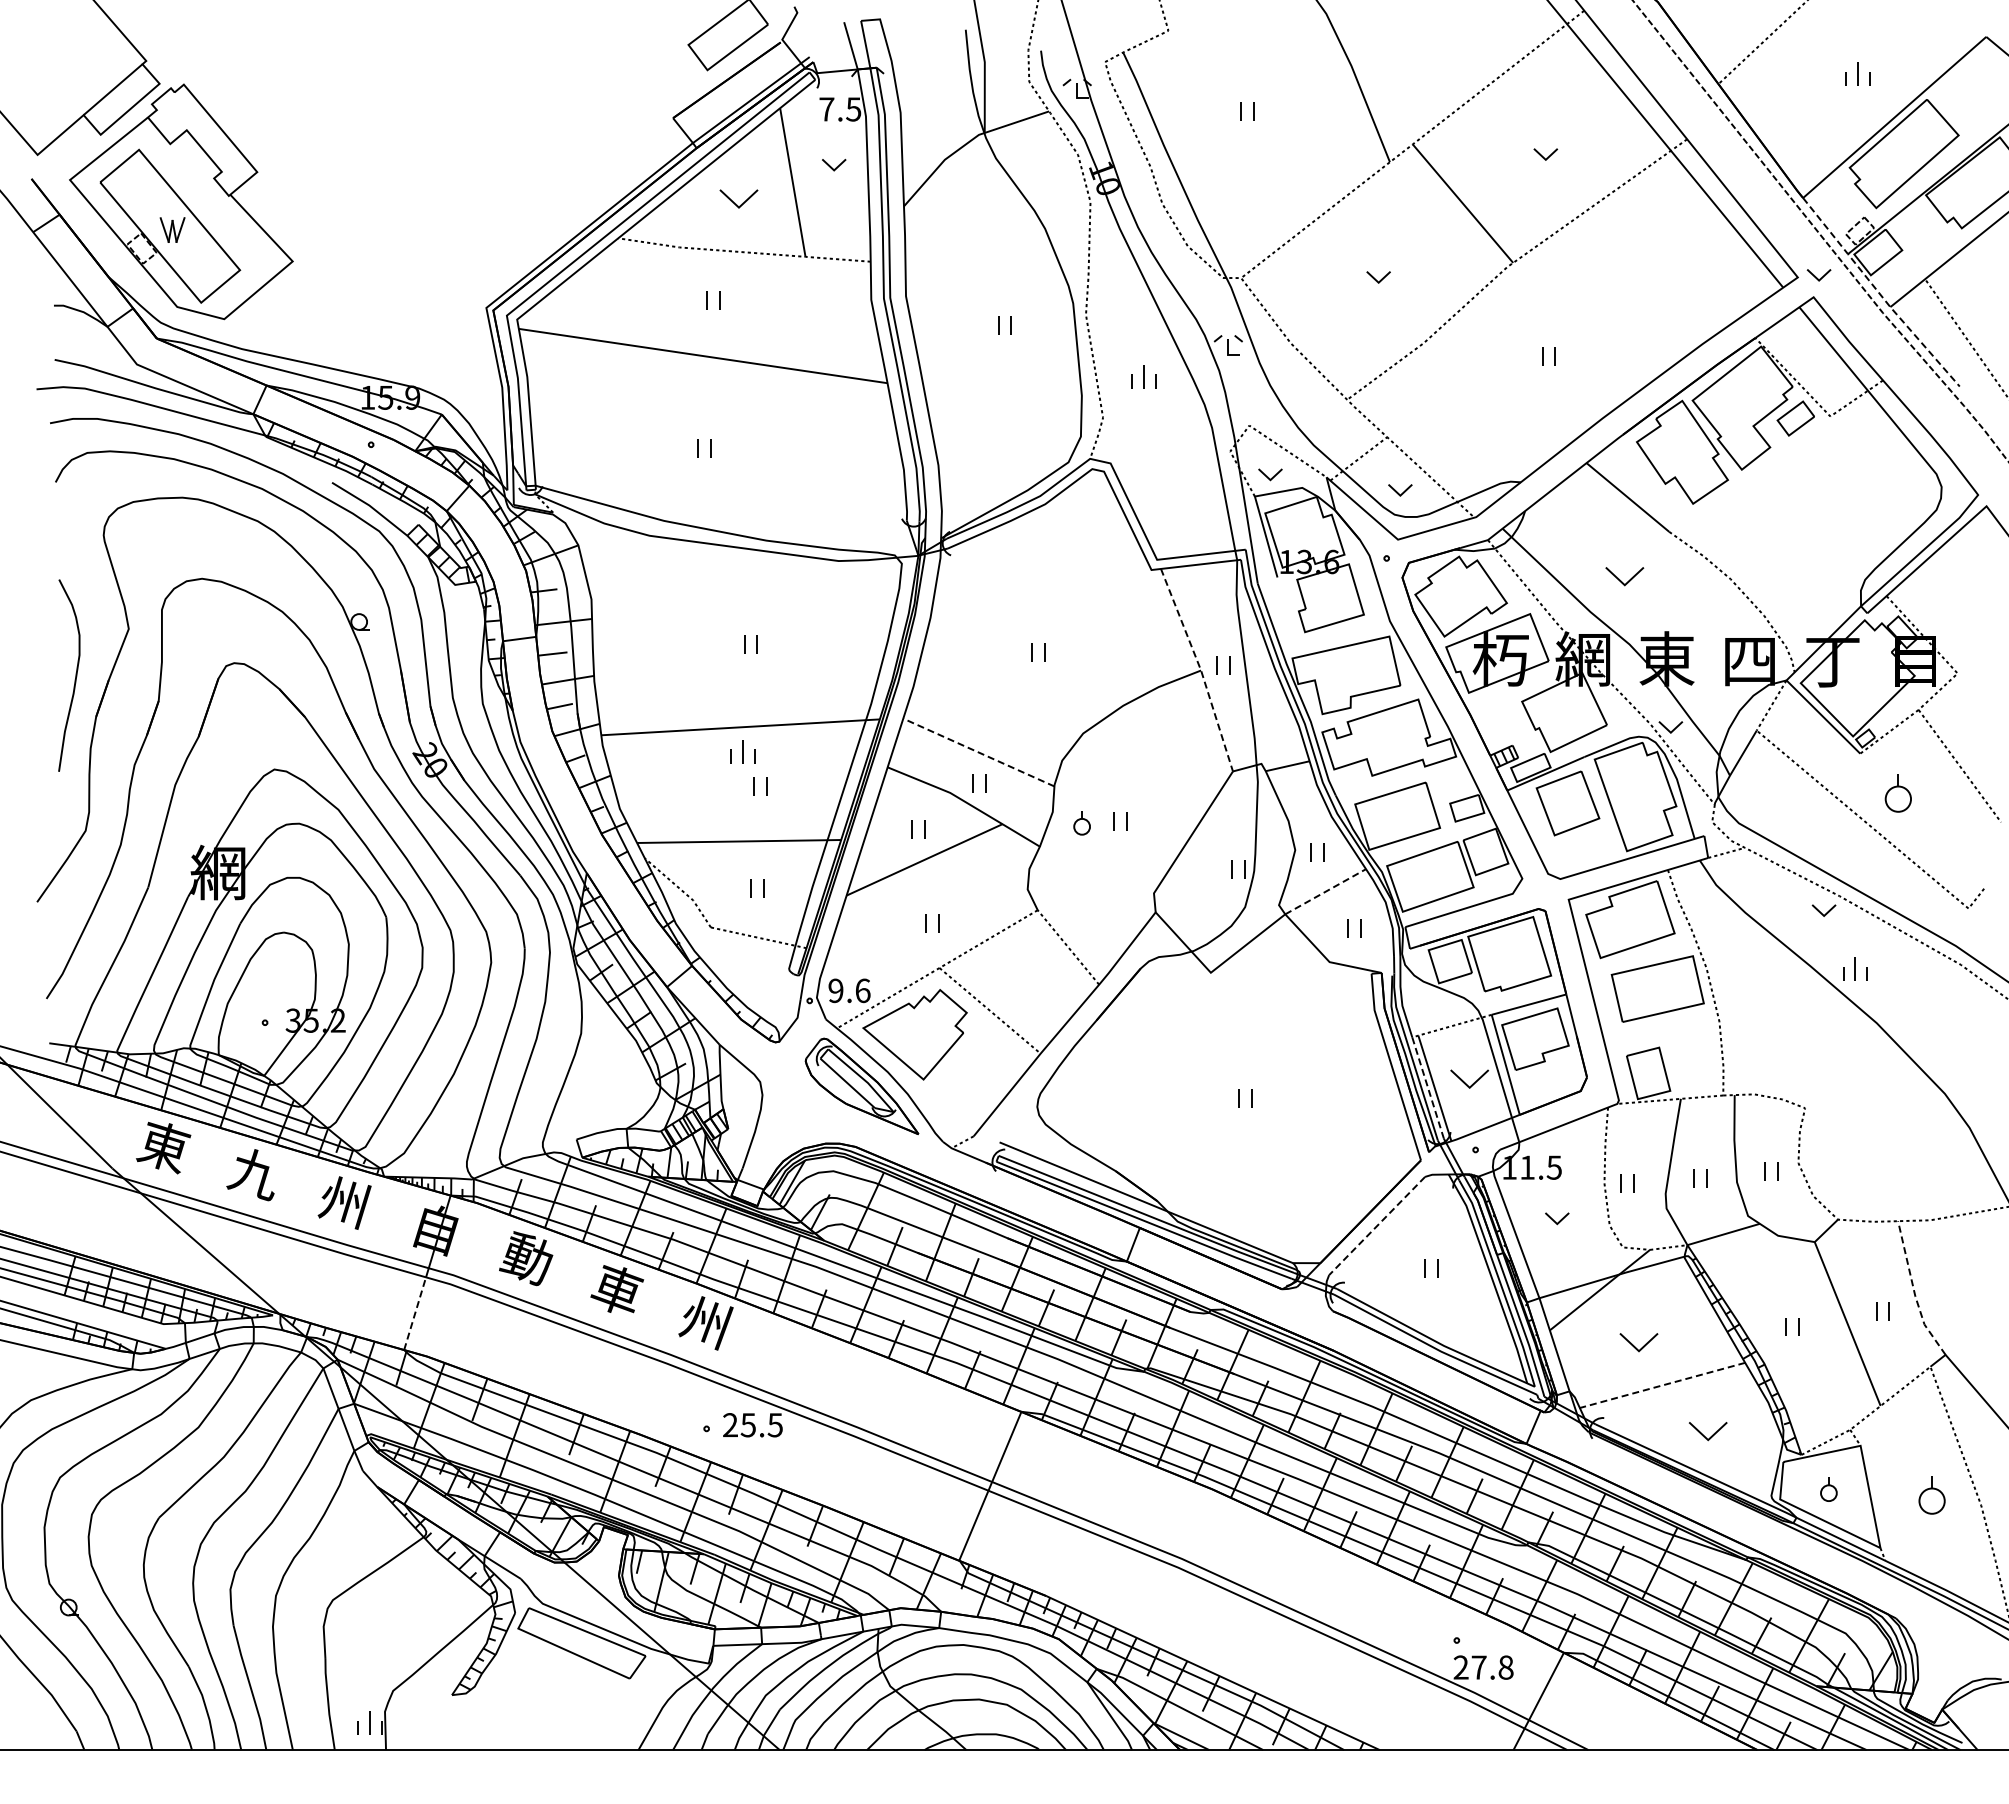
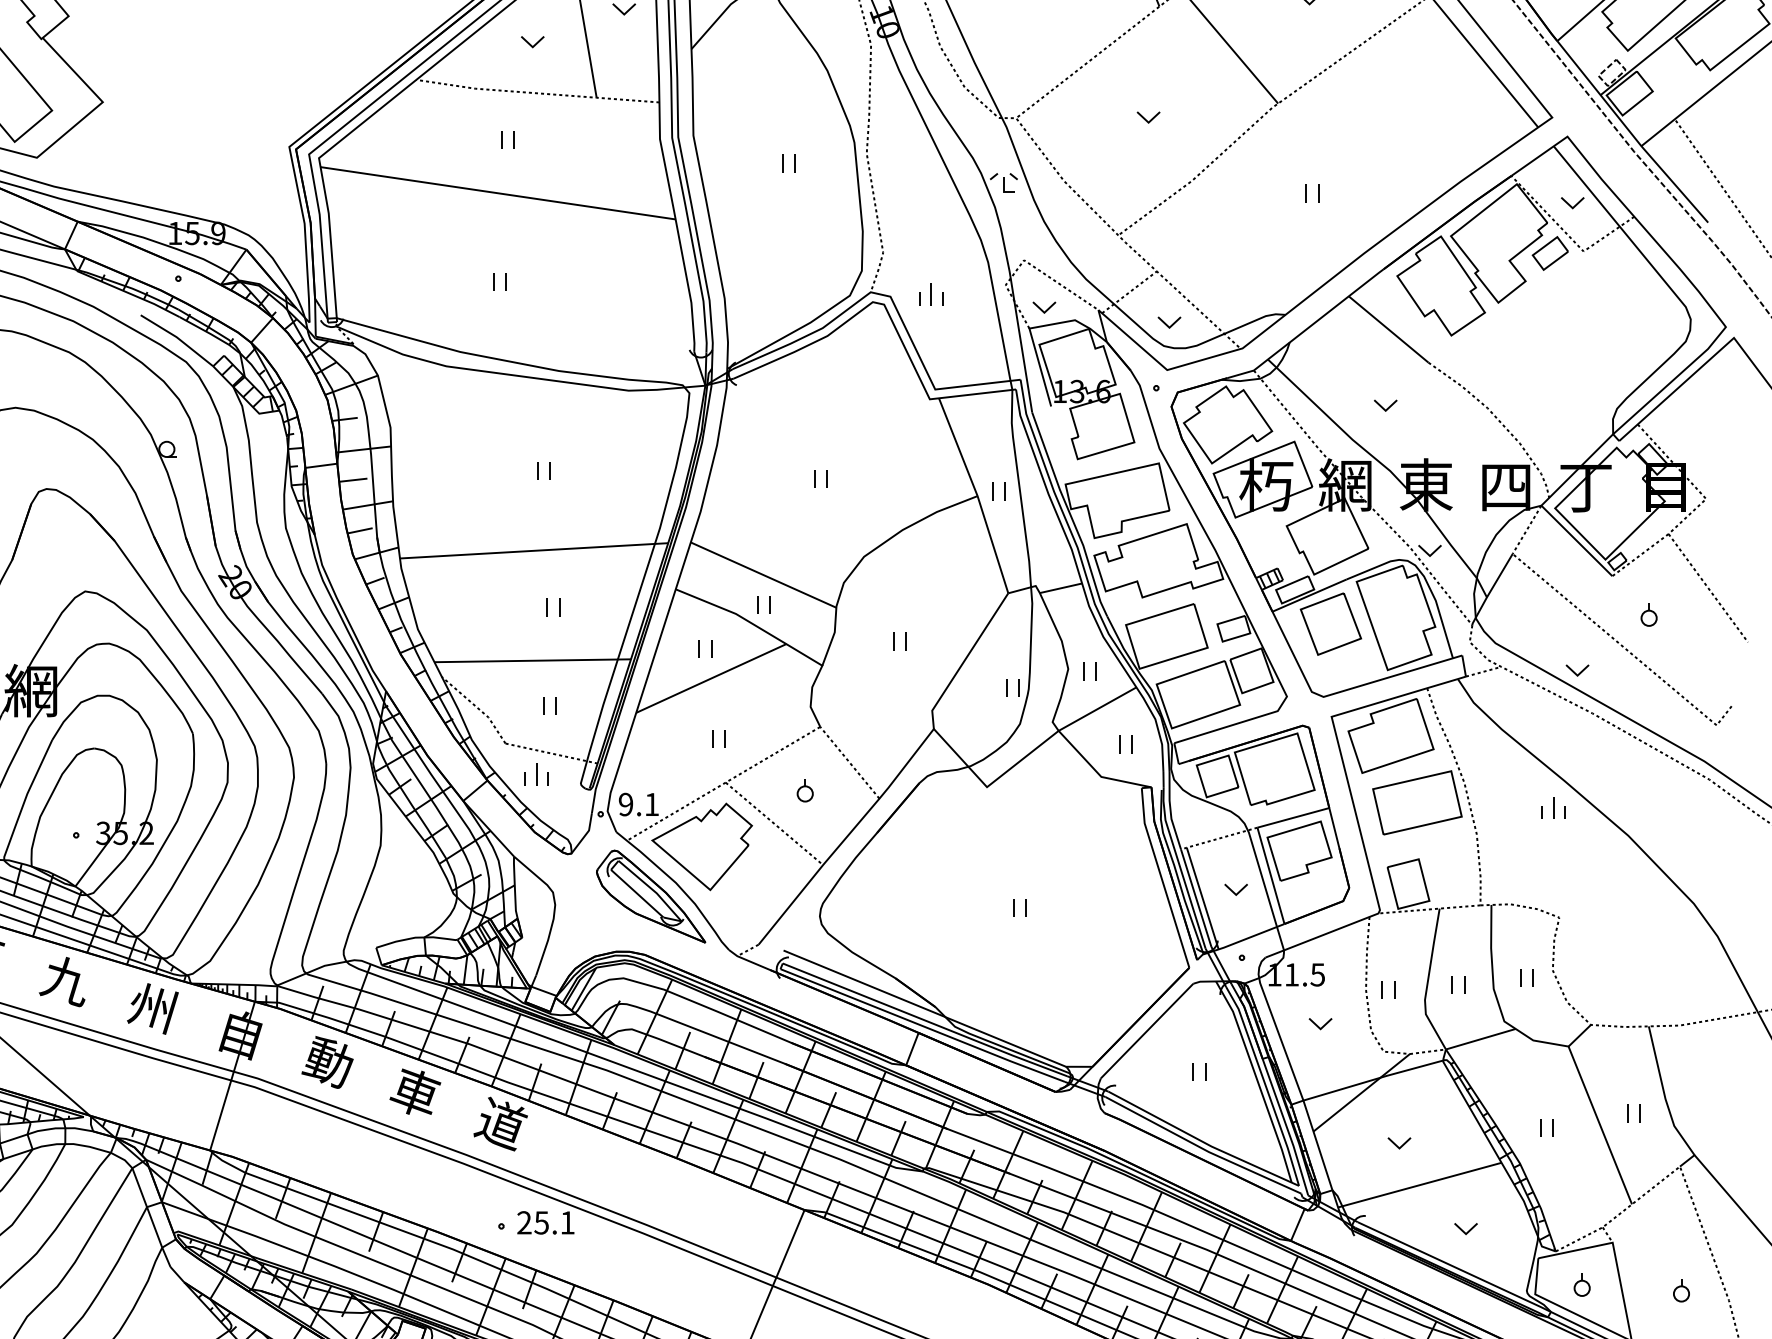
part: (739, 198) -> (533, 41), size x0.62
part: (1818, 275) -> (1572, 203), moved
line: (1879, 293) -> (1630, 133), dashed -> solid
part: (1143, 376) -> (930, 293), moved
part: (1624, 576) -> (1385, 405), size x0.62
line: (1200, 669) -> (977, 495), dashed -> solid
part: (742, 751) -> (535, 774), moved
line: (978, 752) -> (763, 575), dashed -> solid
part: (1898, 794) -> (1649, 615), size x0.62
part: (1081, 823) -> (804, 790), moved
line: (1326, 891) -> (1098, 708), dashed -> solid
part: (1823, 910) -> (1576, 670), moved
part: (1855, 968) -> (1553, 807), moved
text: (863, 990) -> (652, 804), 9.6 -> 9.1
part: (1469, 1079) -> (1236, 889), size x0.62
line: (1428, 1088) -> (1196, 898), dashed -> solid
line: (1377, 1226) -> (1147, 1031), dashed -> solid
line: (1914, 1291) -> (1664, 1094), dashed -> solid
line: (415, 1313) -> (221, 1115), dashed -> solid
text: (705, 1322) -> (500, 1123), 州 -> 道
part: (1639, 1342) -> (1399, 1143), size x0.62
line: (1659, 1386) -> (1419, 1185), dashed -> solid
text: (774, 1425) -> (566, 1223), 25.5 -> 25.1
part: (1708, 1431) -> (1466, 1228), size x0.62
part: (1931, 1495) -> (1680, 1290), size x0.62

